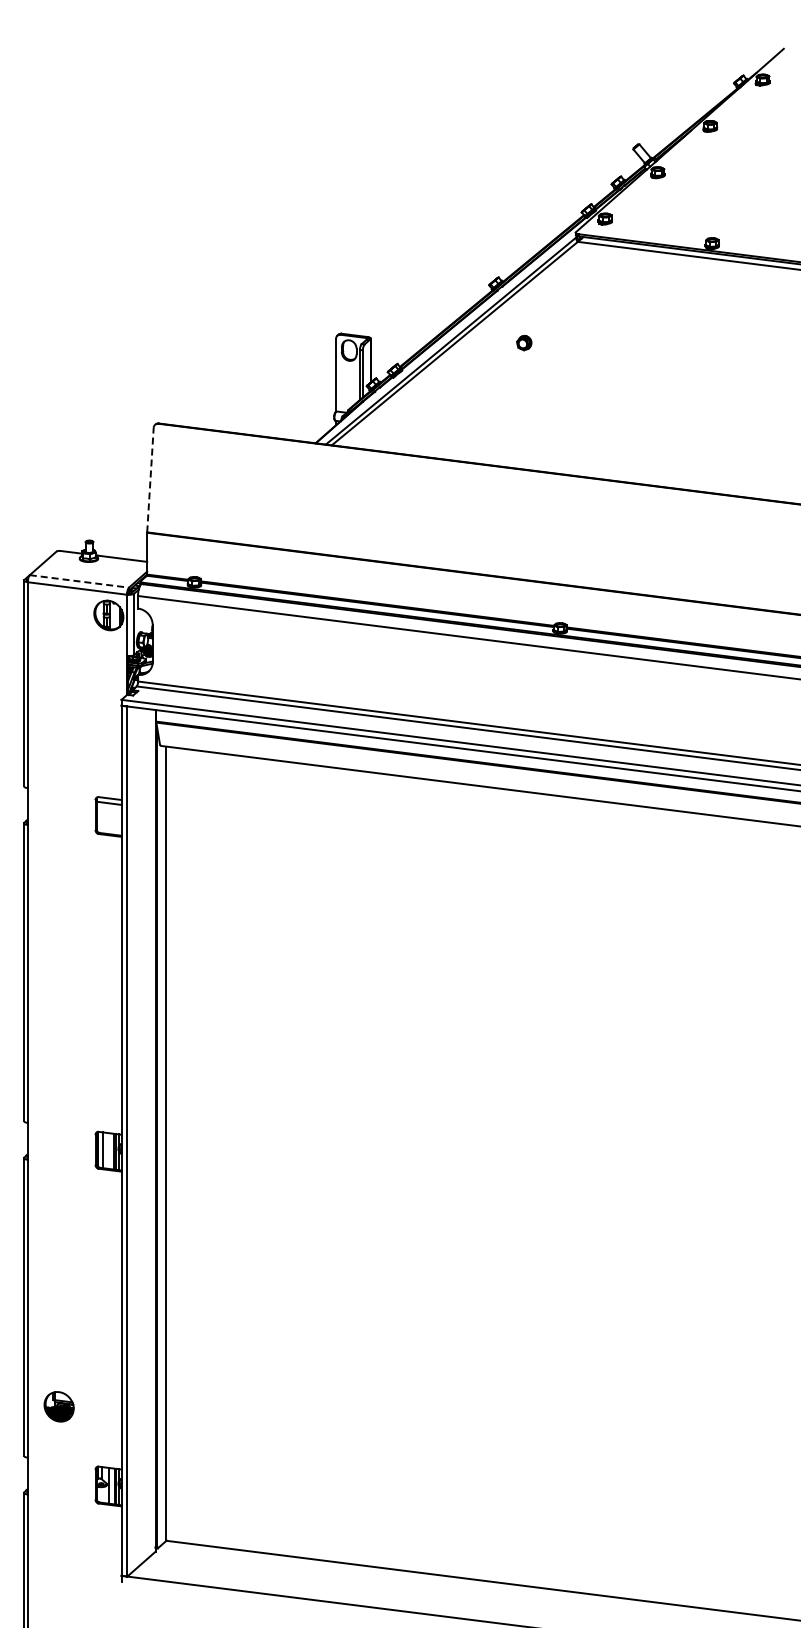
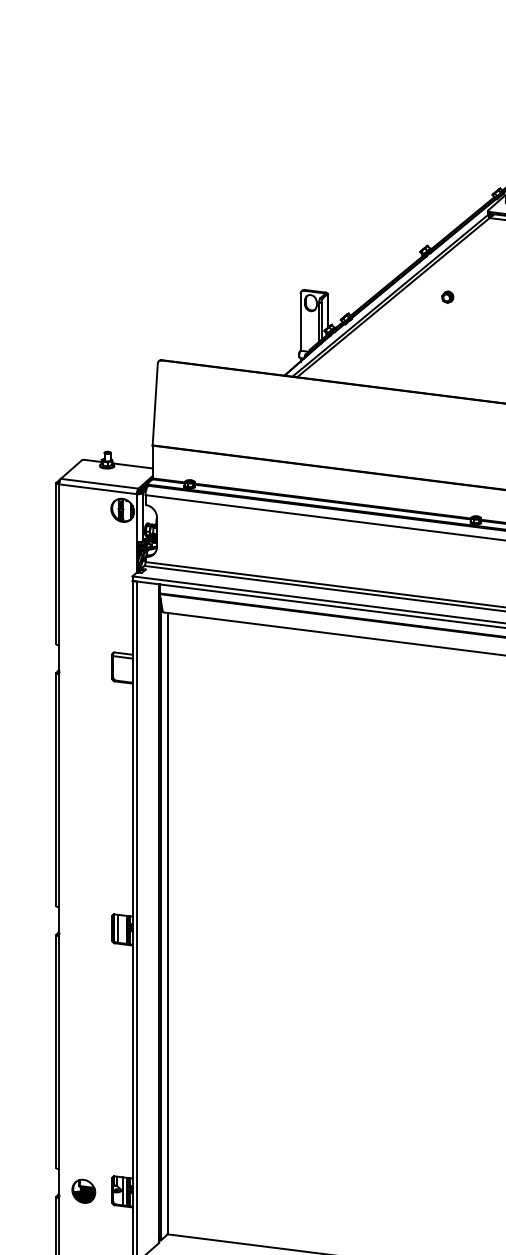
line: (150, 479) -> (155, 403), dashed -> solid
line: (79, 581) -> (99, 483), dashed -> solid
part: (58, 1406) -> (83, 1191), moved

